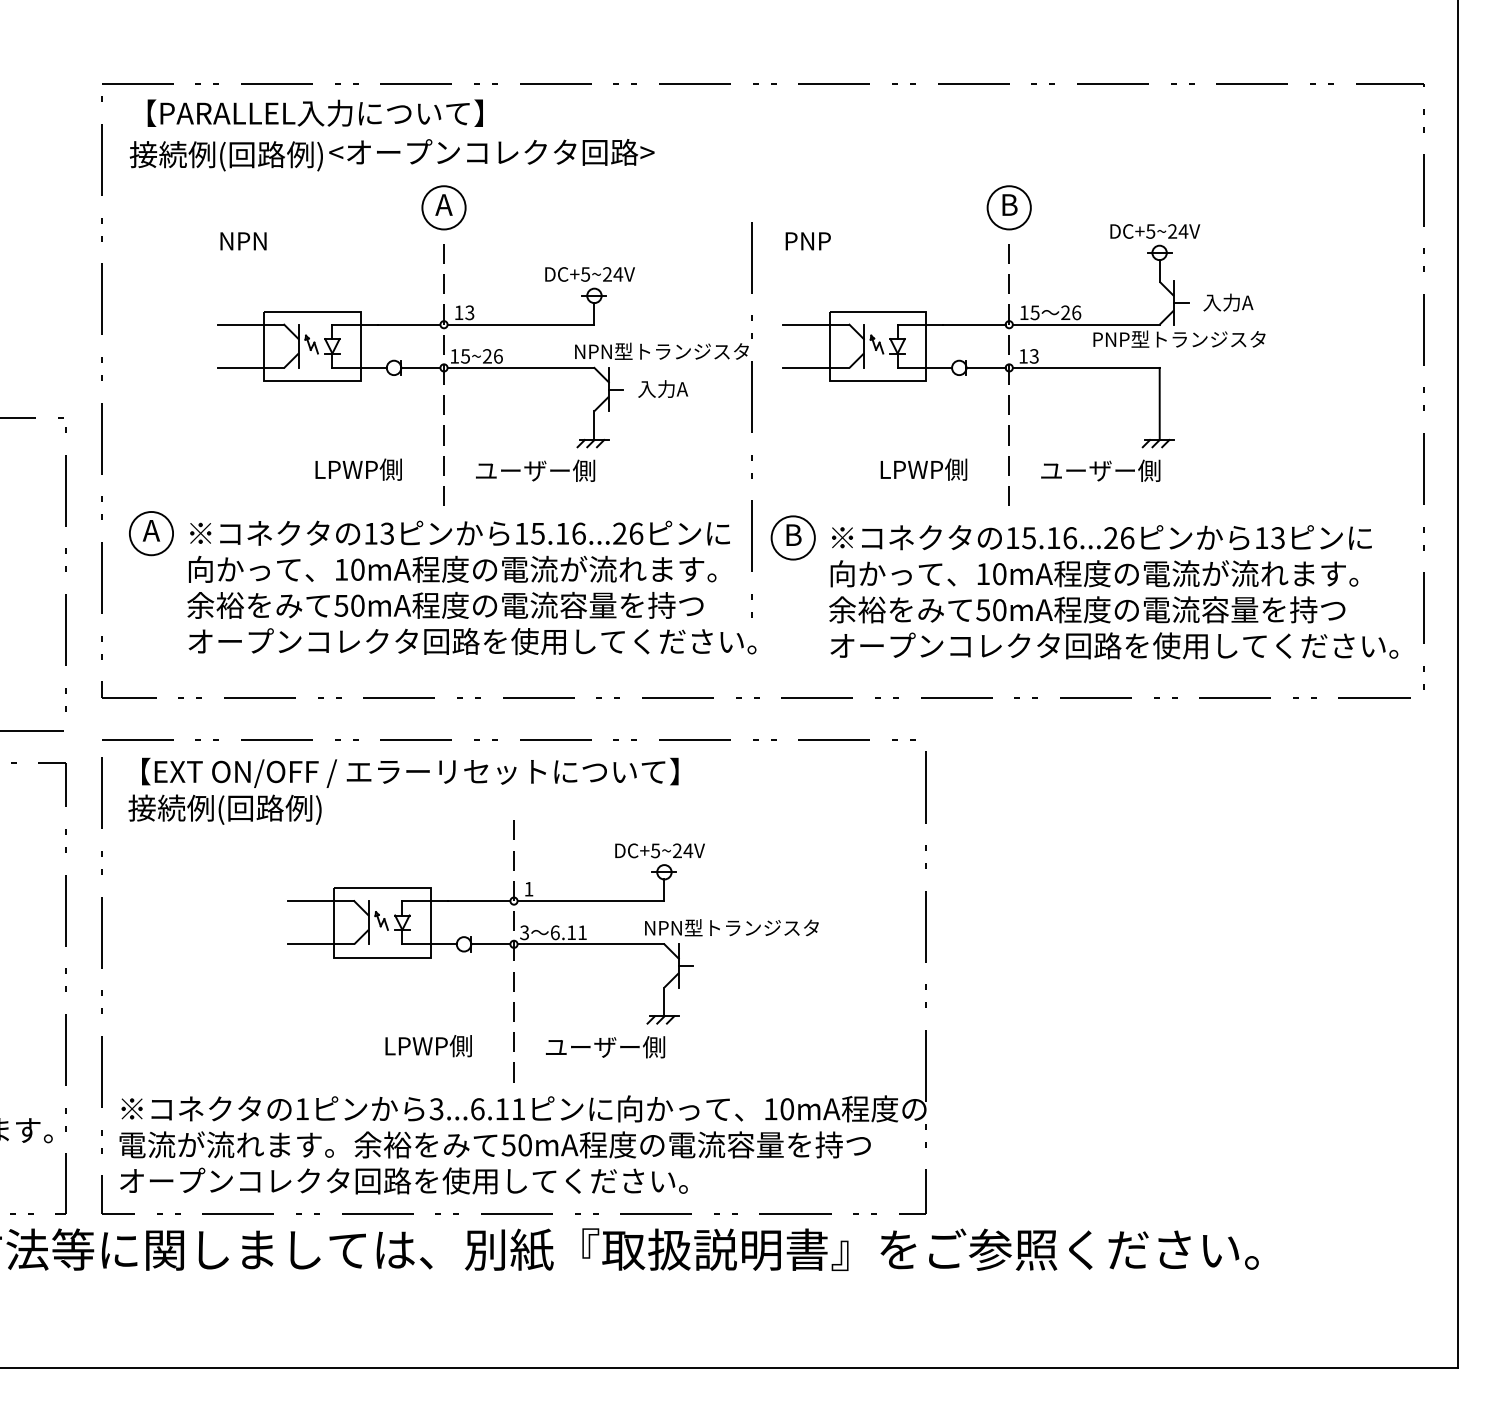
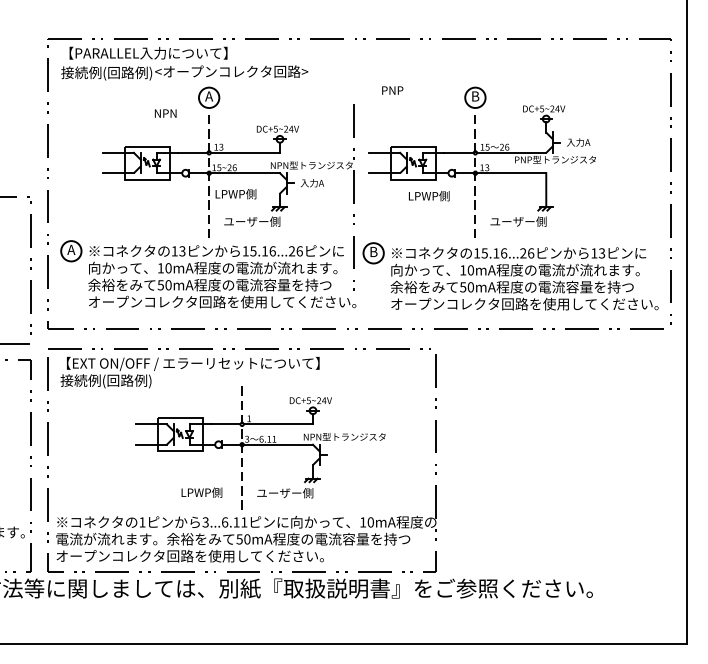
text: (243, 241) -> (165, 113), moved
text: (807, 241) -> (392, 90), moved
text: (357, 470) -> (235, 194), moved
text: (924, 470) -> (429, 196), moved

